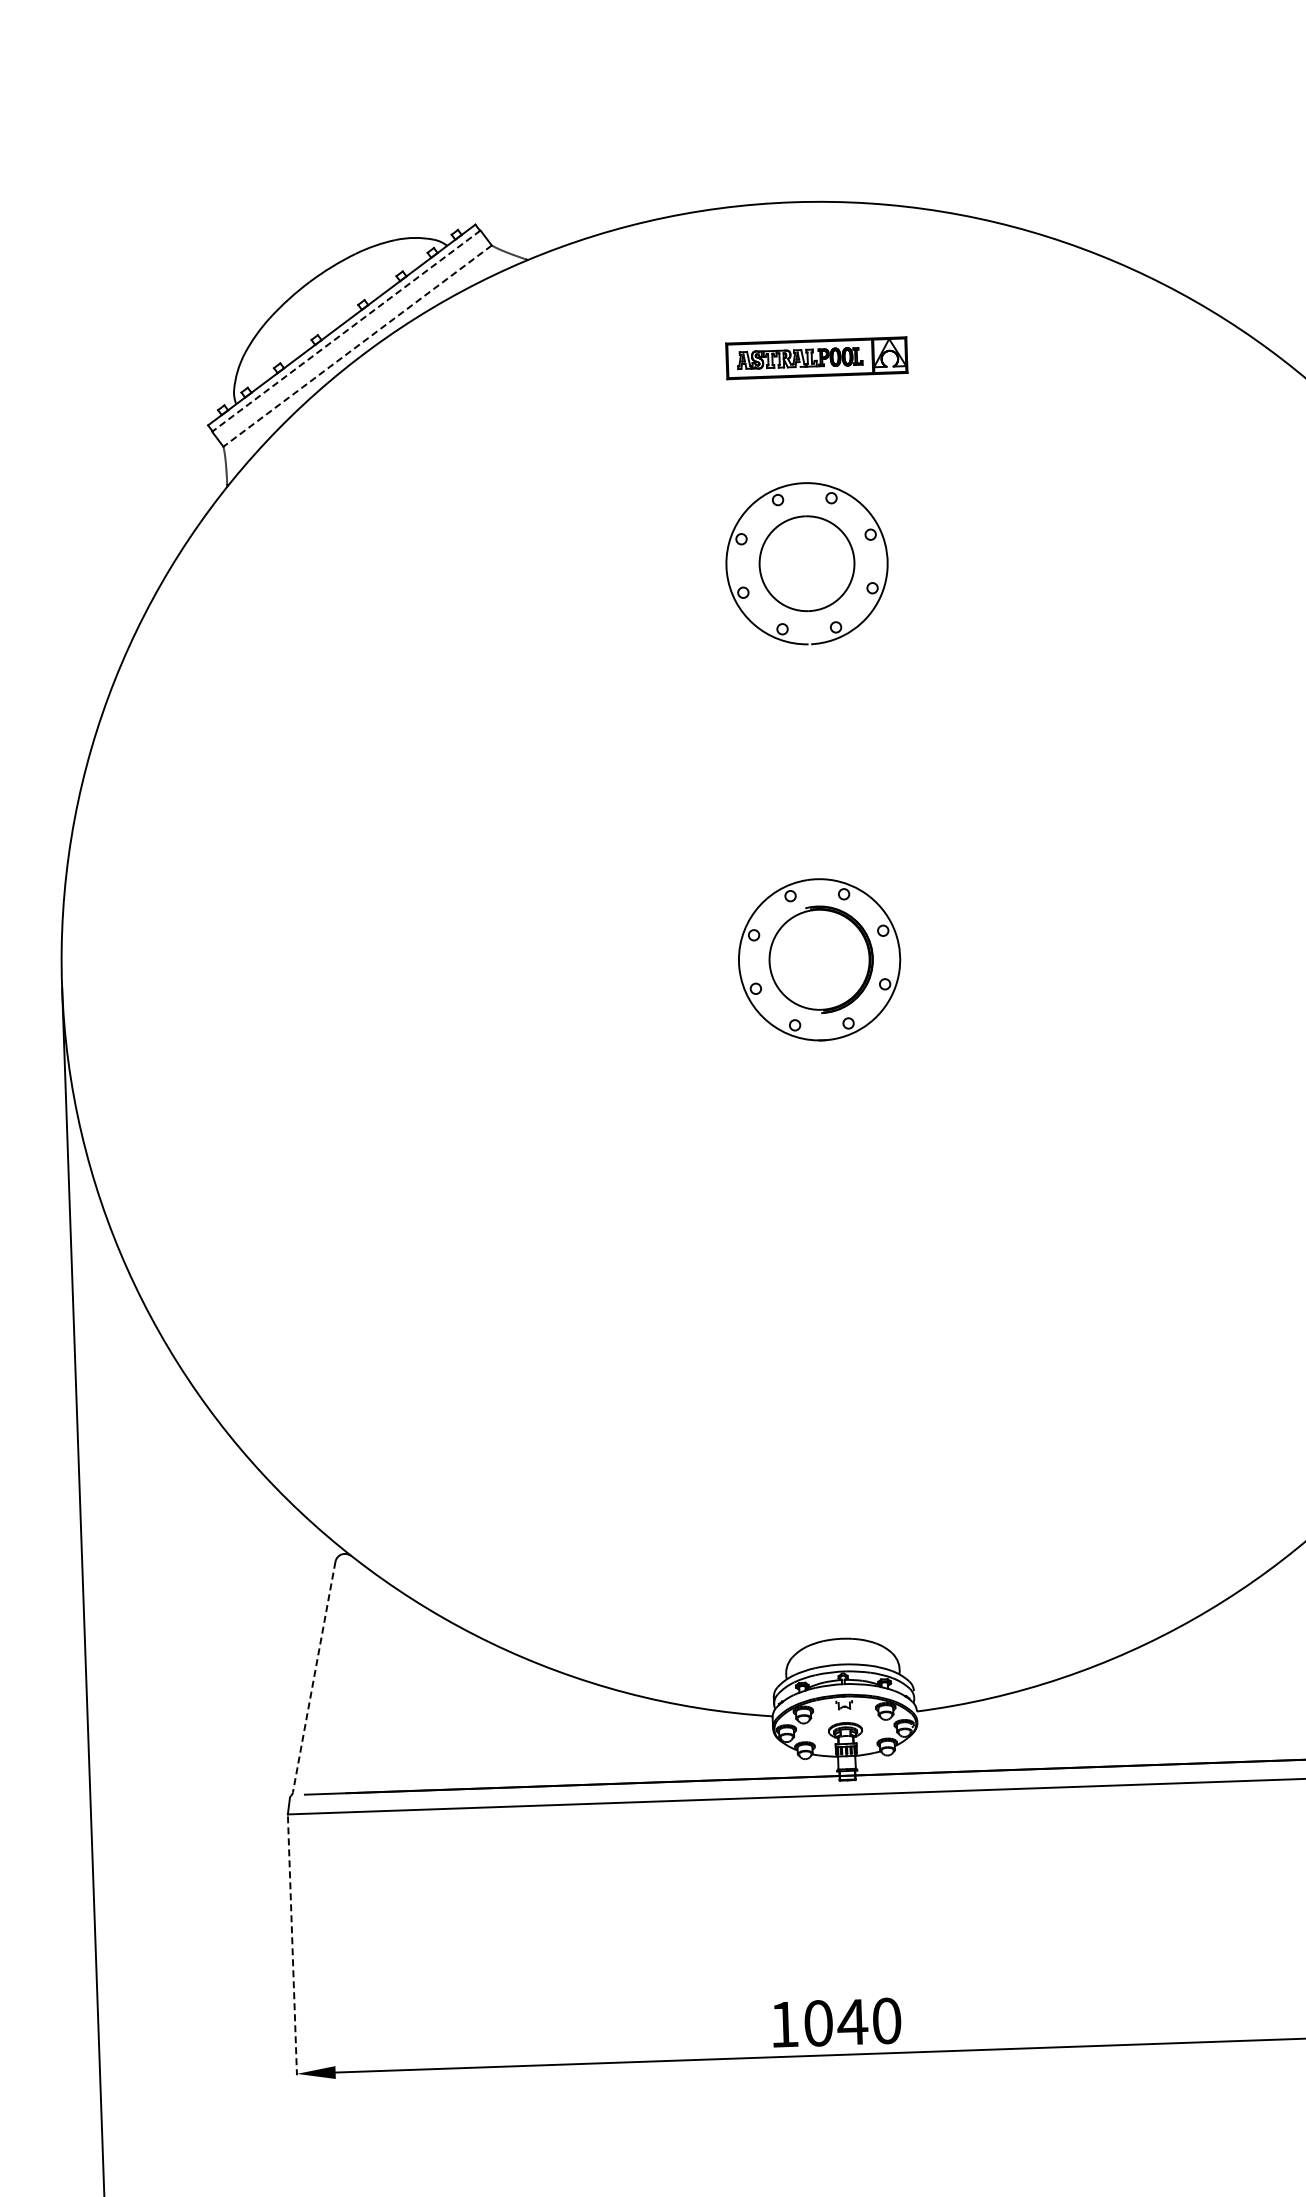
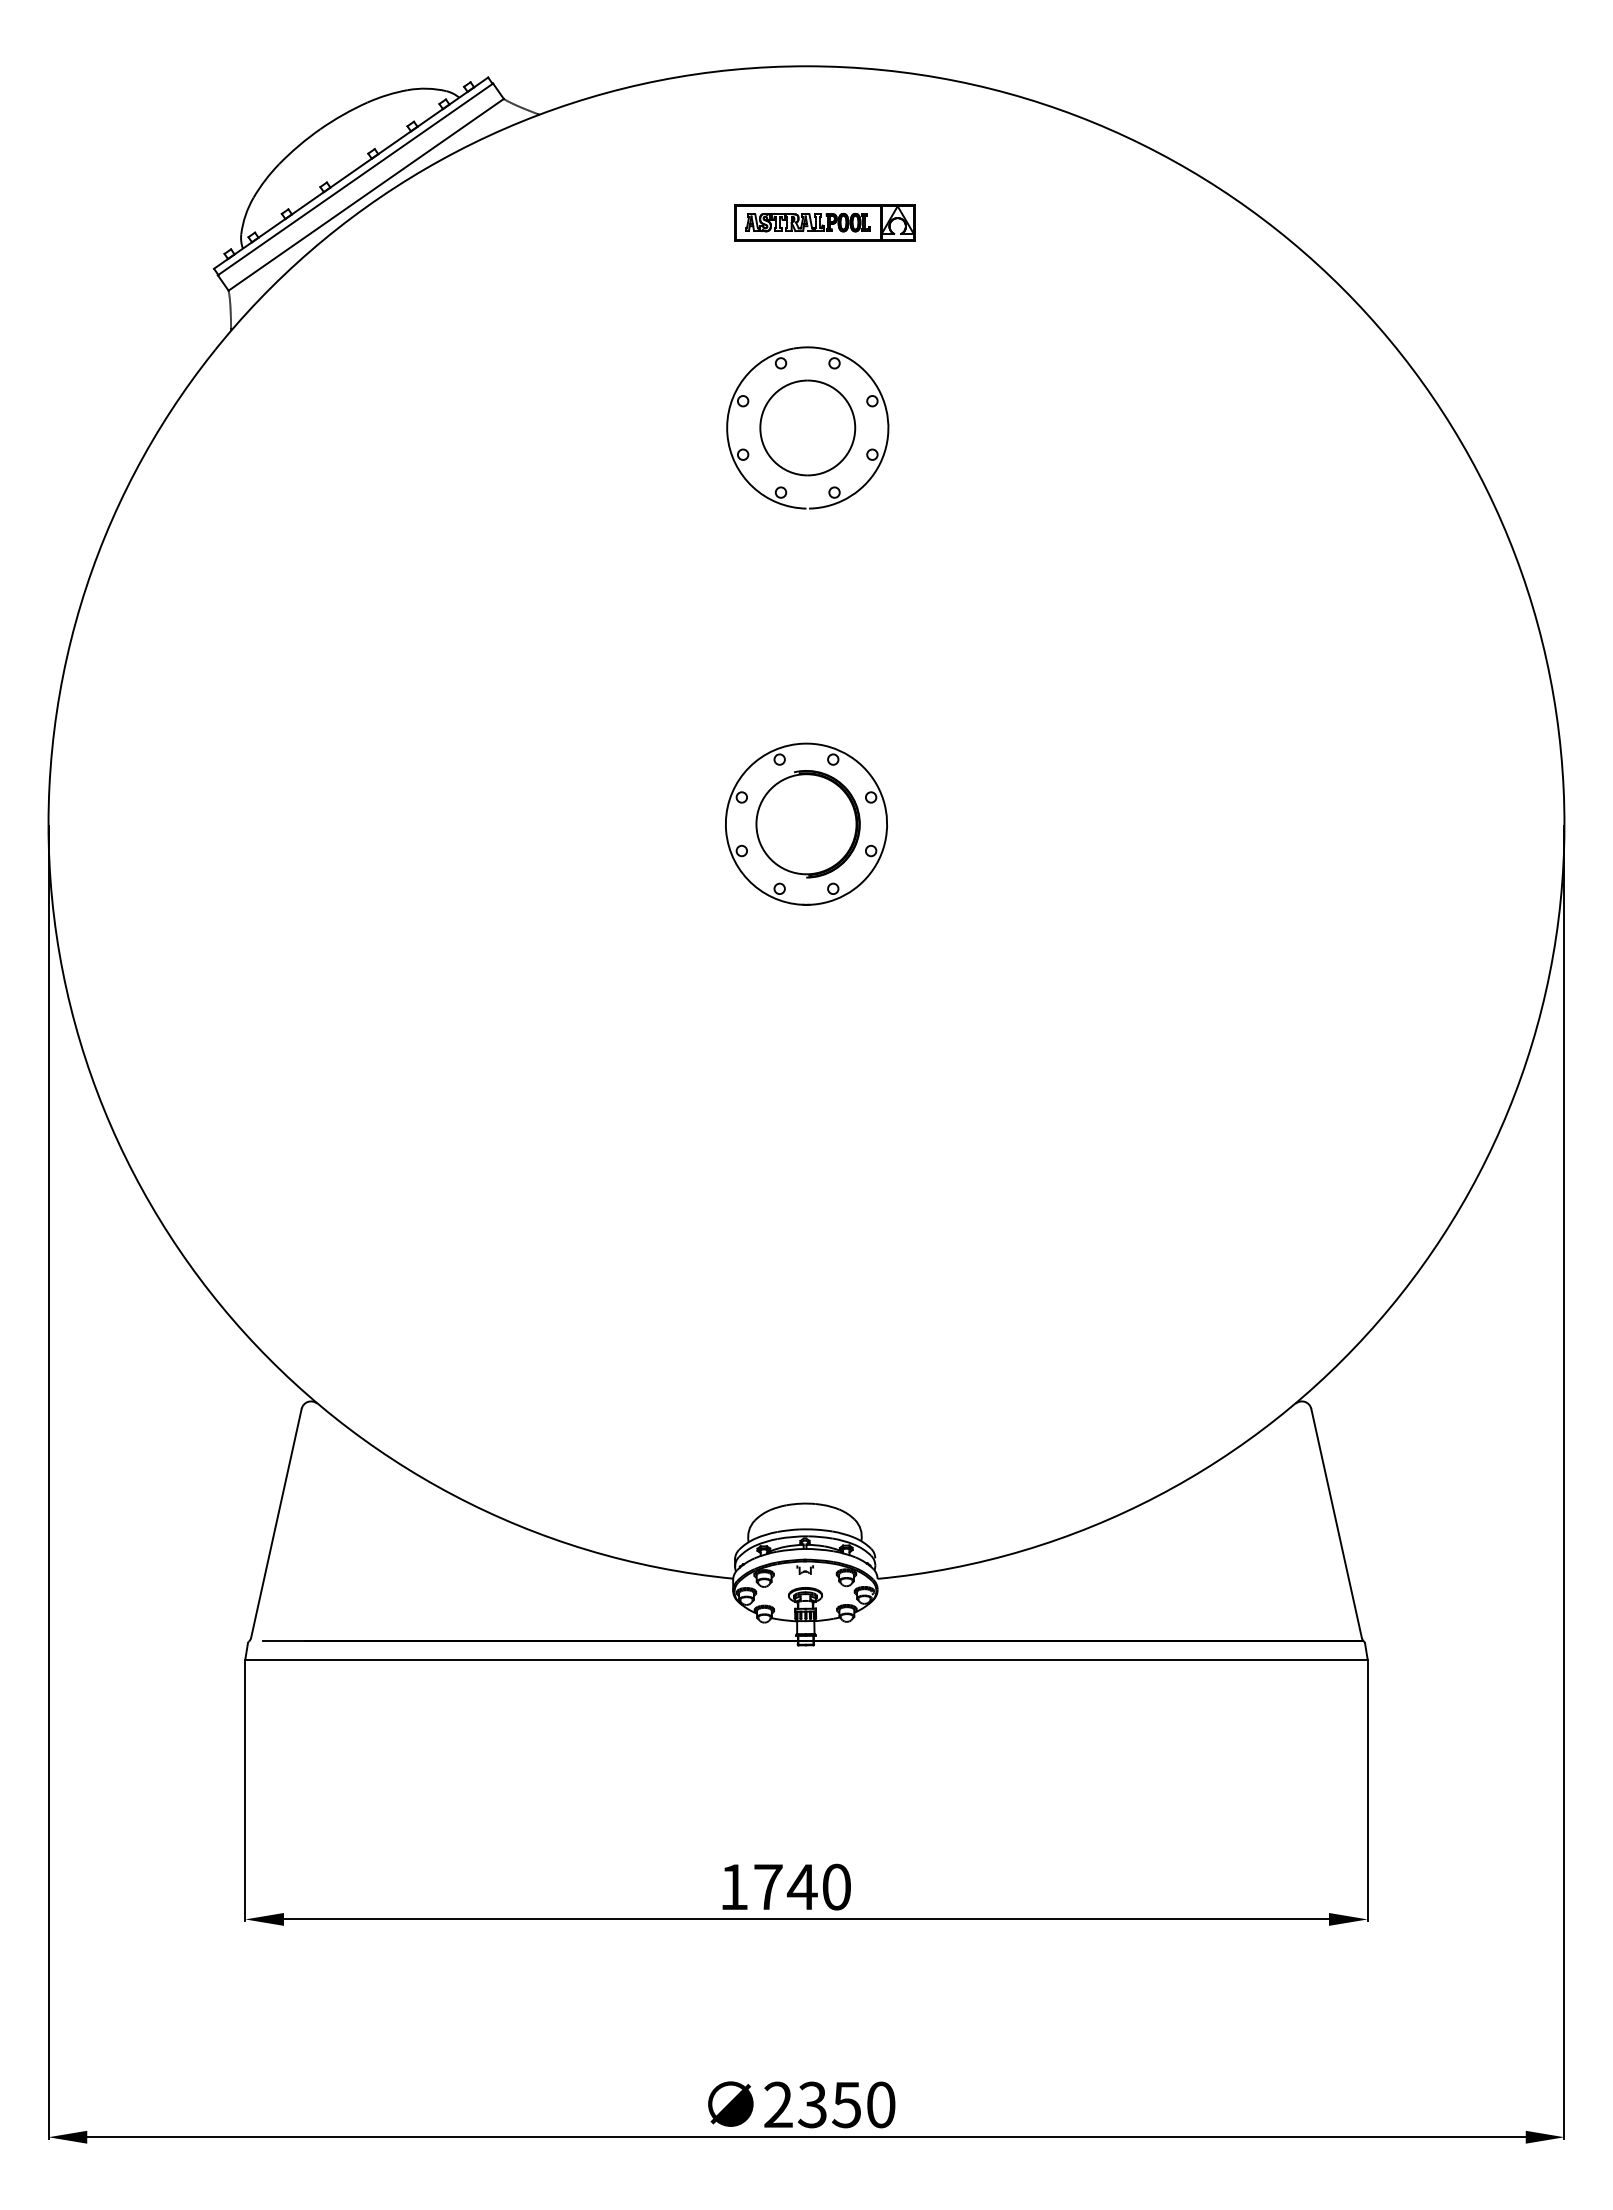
line: (346, 331) -> (355, 179), dashed -> solid
line: (357, 345) -> (366, 194), dashed -> solid
line: (314, 1677) -> (276, 1523), dashed -> solid
line: (292, 1946) -> (245, 1791), dashed -> solid
text: (818, 2022) -> (768, 1886), 1040 -> 1740

